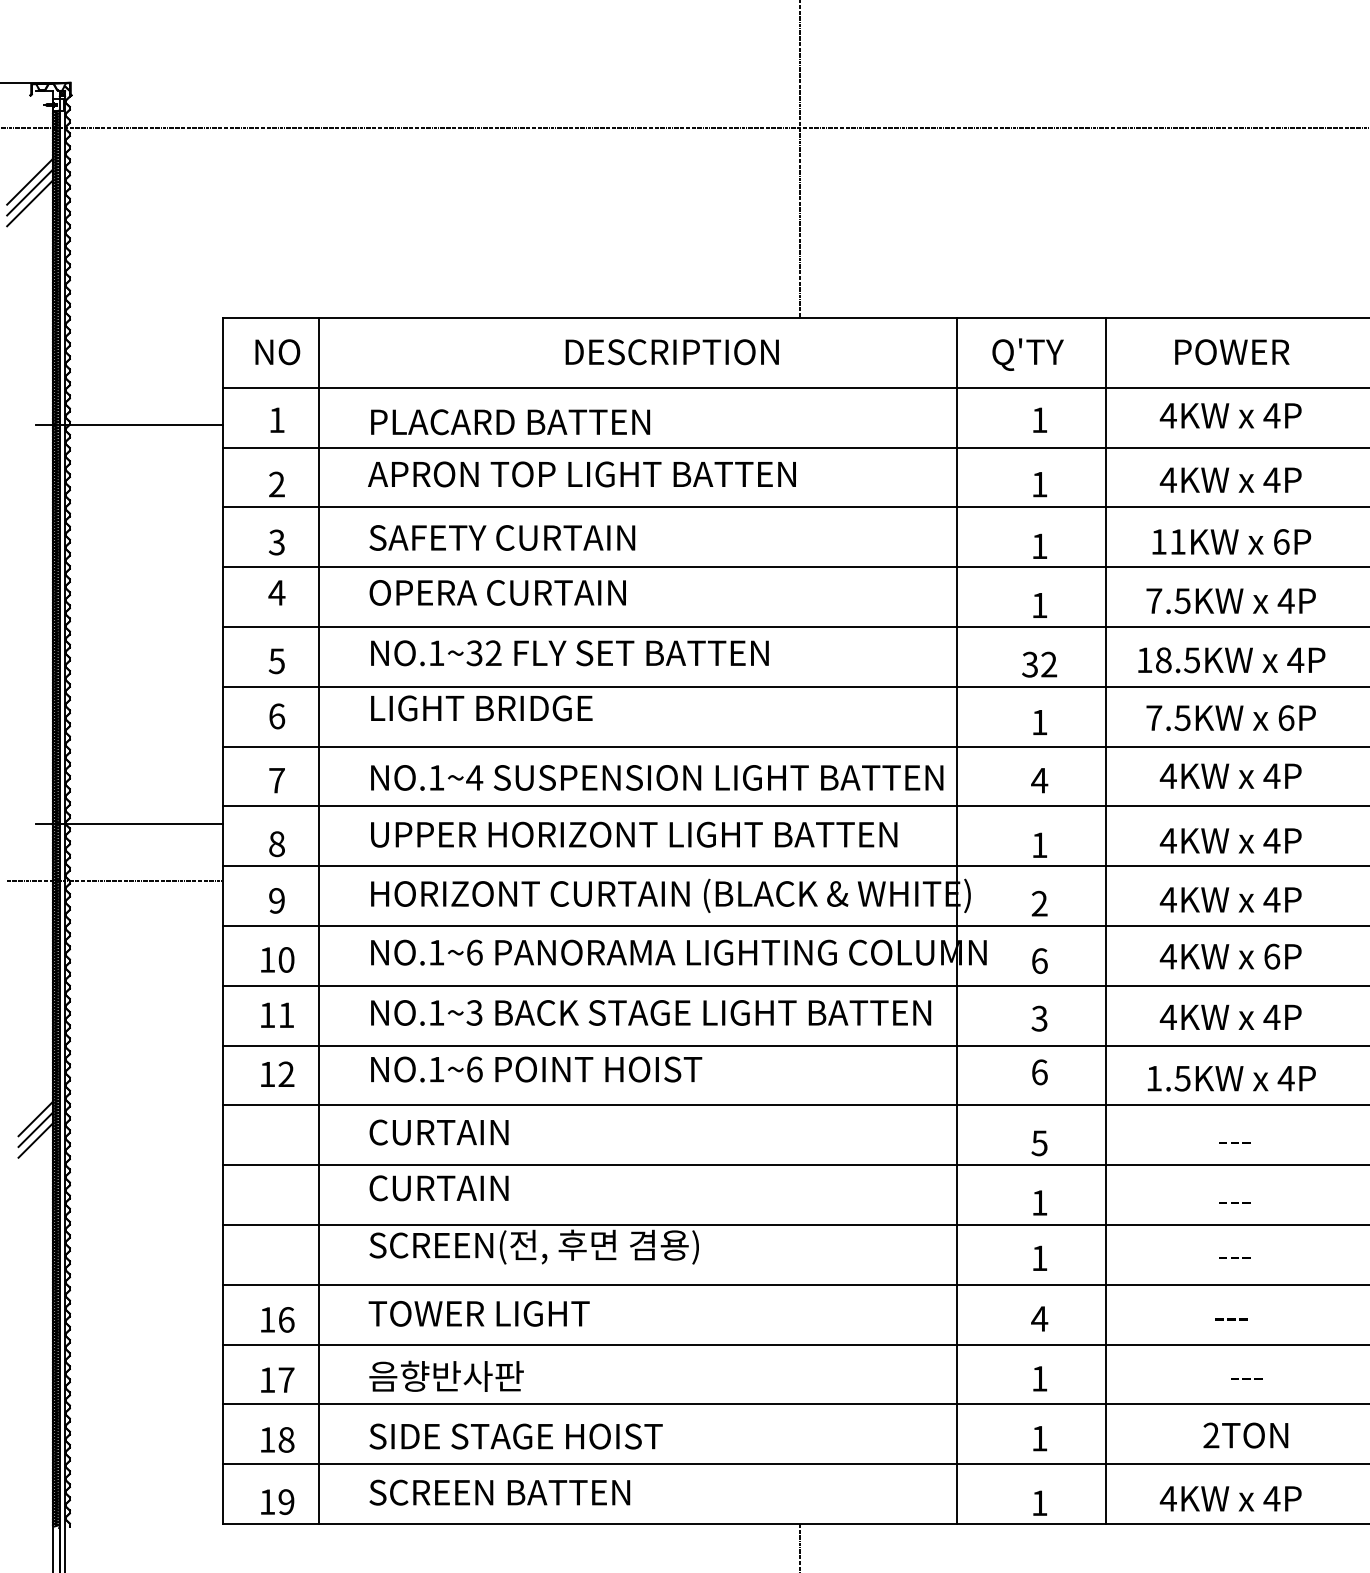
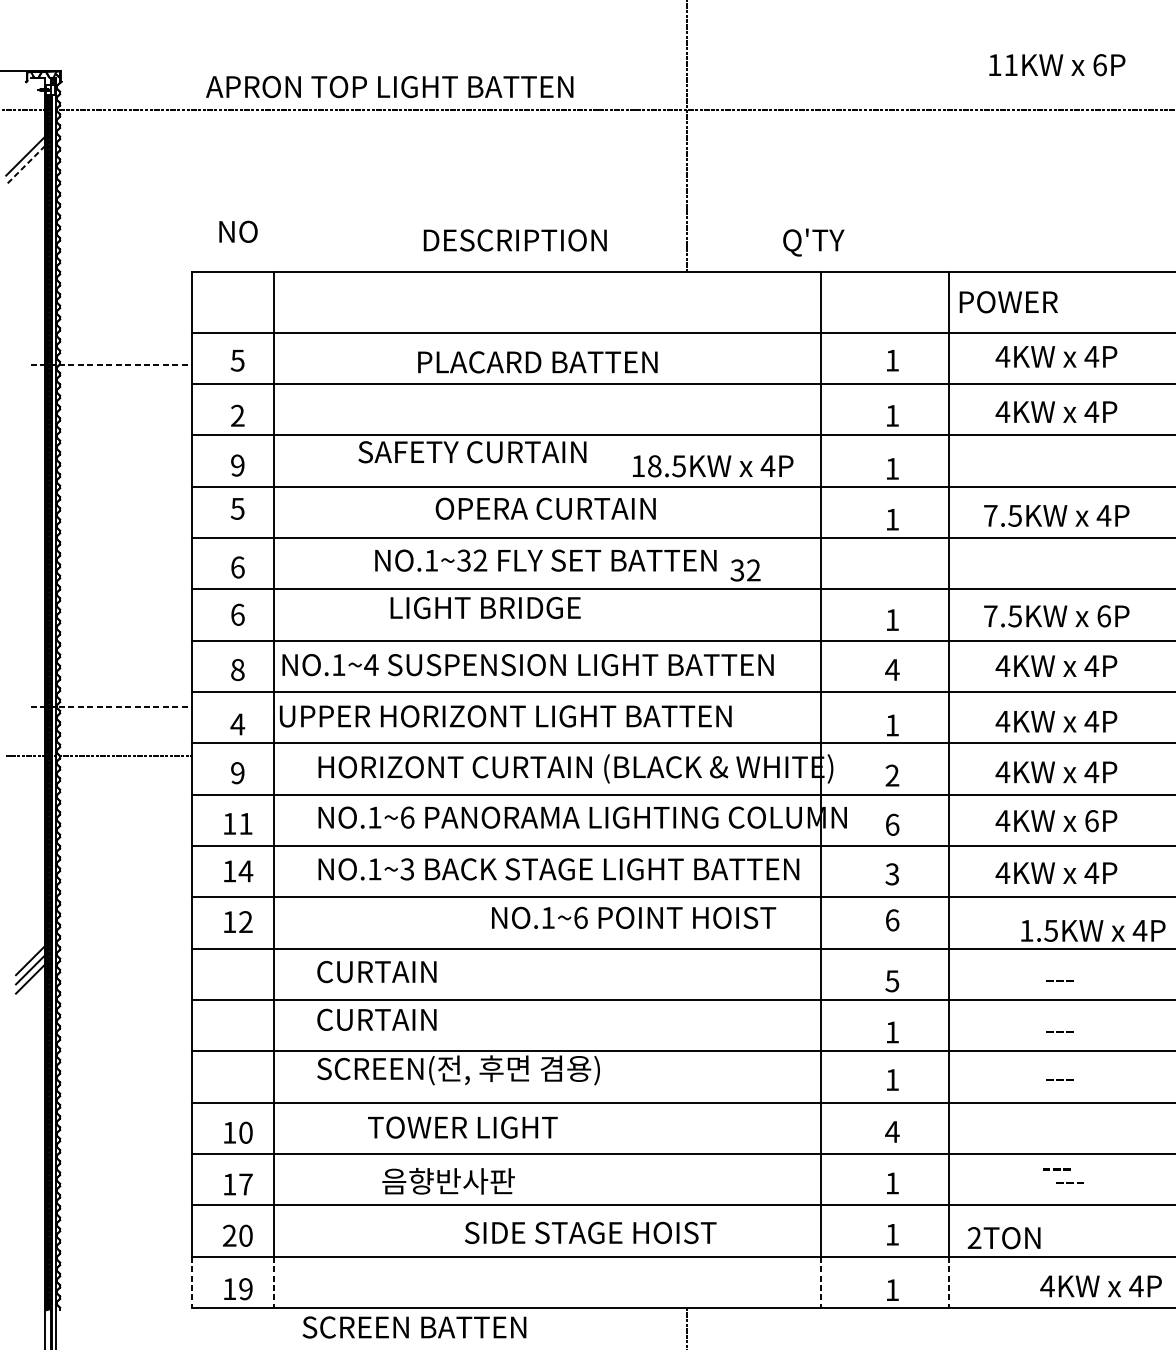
line: (29, 193) -> (25, 166), solid -> dashed
line: (29, 203) -> (25, 174), removed
text: (277, 352) -> (238, 232), moved
text: (671, 352) -> (514, 240), moved
text: (1232, 352) -> (1008, 302), moved
text: (1027, 354) -> (813, 242), moved
text: (276, 420) -> (237, 360), 1 -> 5
text: (510, 422) -> (537, 362), moved
line: (129, 424) -> (111, 364), solid -> dashed
text: (581, 474) -> (389, 87), moved
text: (502, 537) -> (472, 451), moved
text: (1231, 541) -> (1057, 64), moved
text: (276, 542) -> (237, 465), 3 -> 9
text: (276, 592) -> (237, 508), 4 -> 5
text: (497, 592) -> (545, 508), moved
text: (569, 653) -> (545, 560), moved
text: (1231, 660) -> (712, 466), moved
text: (276, 661) -> (237, 567), 5 -> 6
text: (1039, 664) -> (745, 570), moved
text: (481, 708) -> (485, 608), moved
text: (657, 777) -> (528, 664), moved
text: (276, 780) -> (237, 669), 7 -> 8
line: (129, 824) -> (111, 707), solid -> dashed
text: (634, 834) -> (506, 716), moved
text: (276, 844) -> (237, 724), 8 -> 4
text: (286, 959) -> (245, 823), 10 -> 11
text: (285, 1014) -> (245, 870), 11 -> 14
text: (536, 1069) -> (633, 917), moved
text: (1231, 1078) -> (1093, 930), moved
text: (478, 1313) -> (462, 1127), moved
text: (286, 1319) -> (245, 1132), 16 -> 10
text: (1231, 1319) -> (1057, 1169), moved
text: (446, 1375) -> (448, 1180), moved
text: (1245, 1435) -> (1003, 1238), moved
text: (515, 1436) -> (590, 1232), moved
text: (276, 1439) -> (237, 1235), 18 -> 20
text: (499, 1492) -> (414, 1327), moved
line: (223, 1494) -> (191, 1282), solid -> dashed
line: (319, 1494) -> (274, 1282), solid -> dashed
line: (956, 1494) -> (821, 1282), solid -> dashed
line: (1105, 1494) -> (948, 1282), solid -> dashed
text: (1230, 1498) -> (1100, 1286), moved

